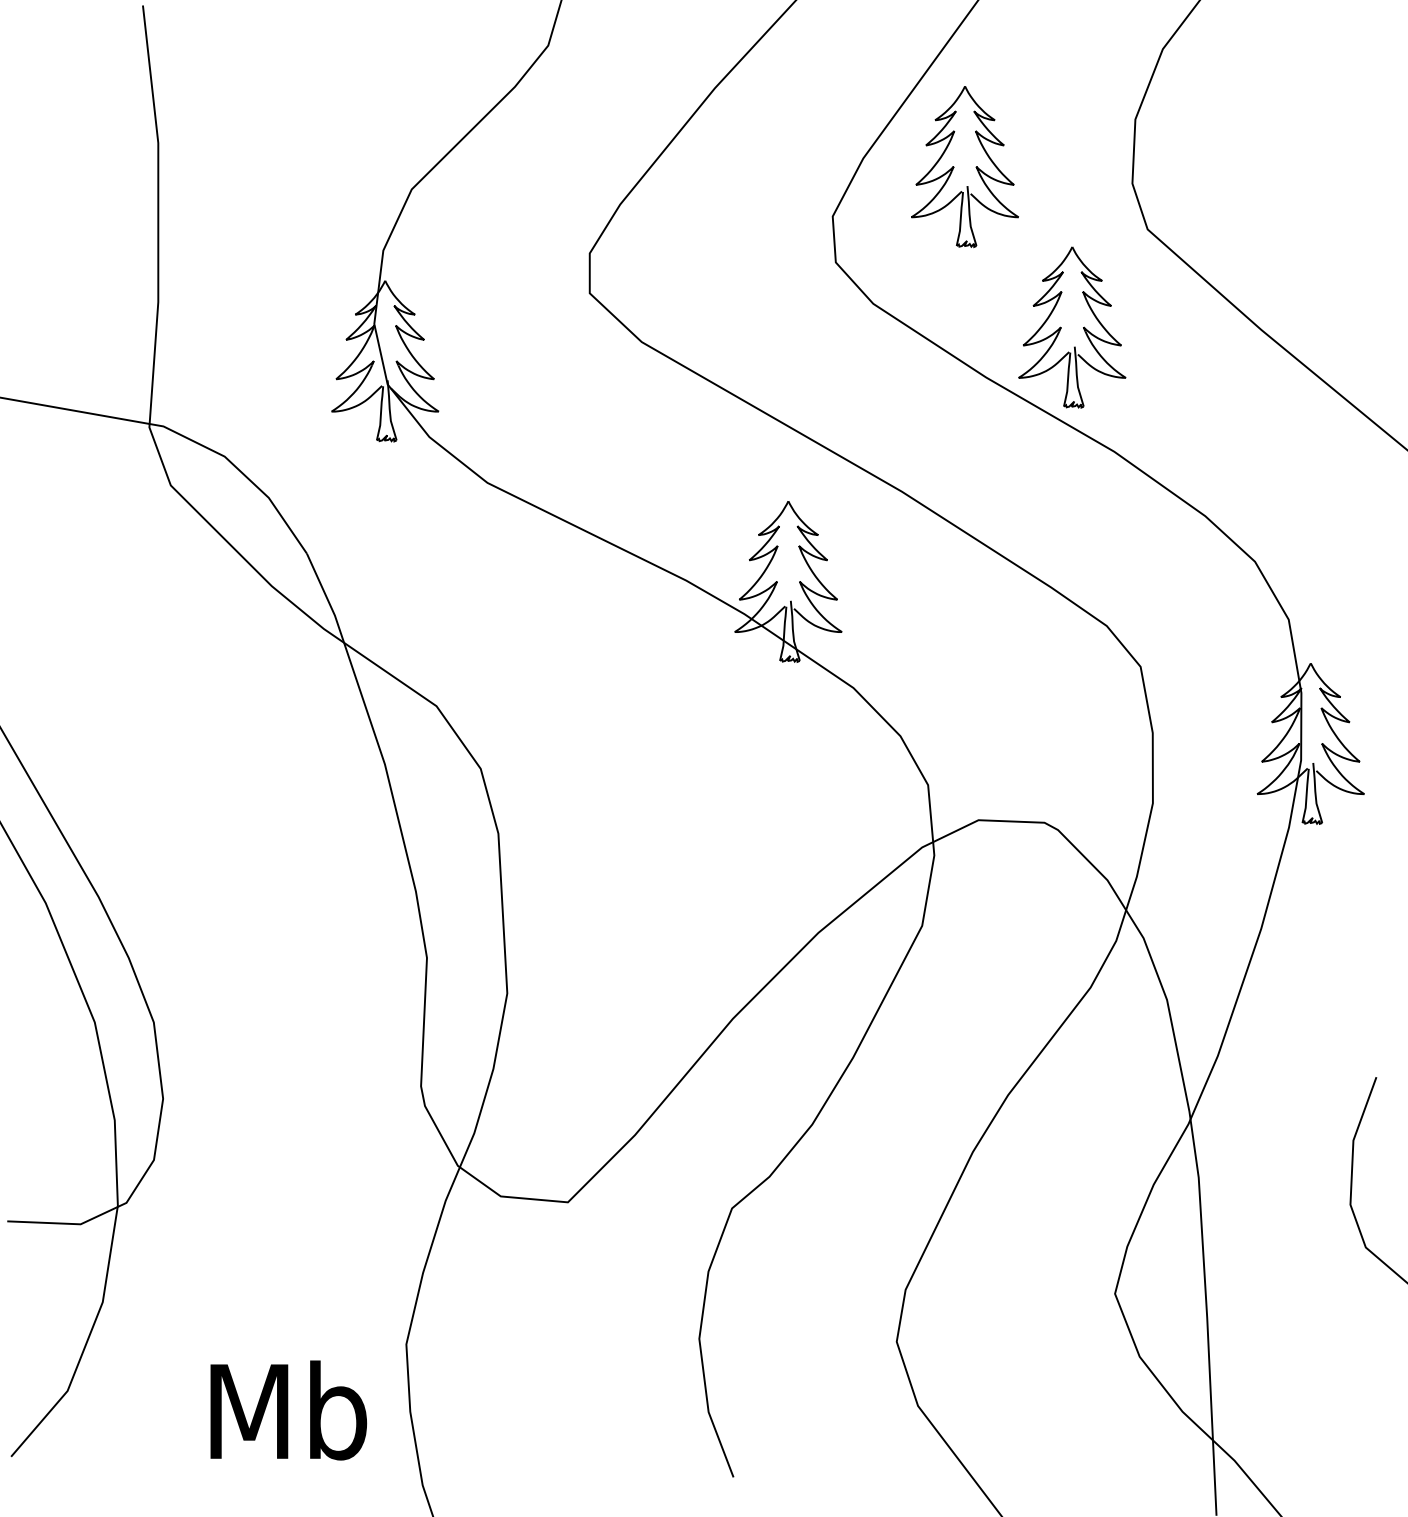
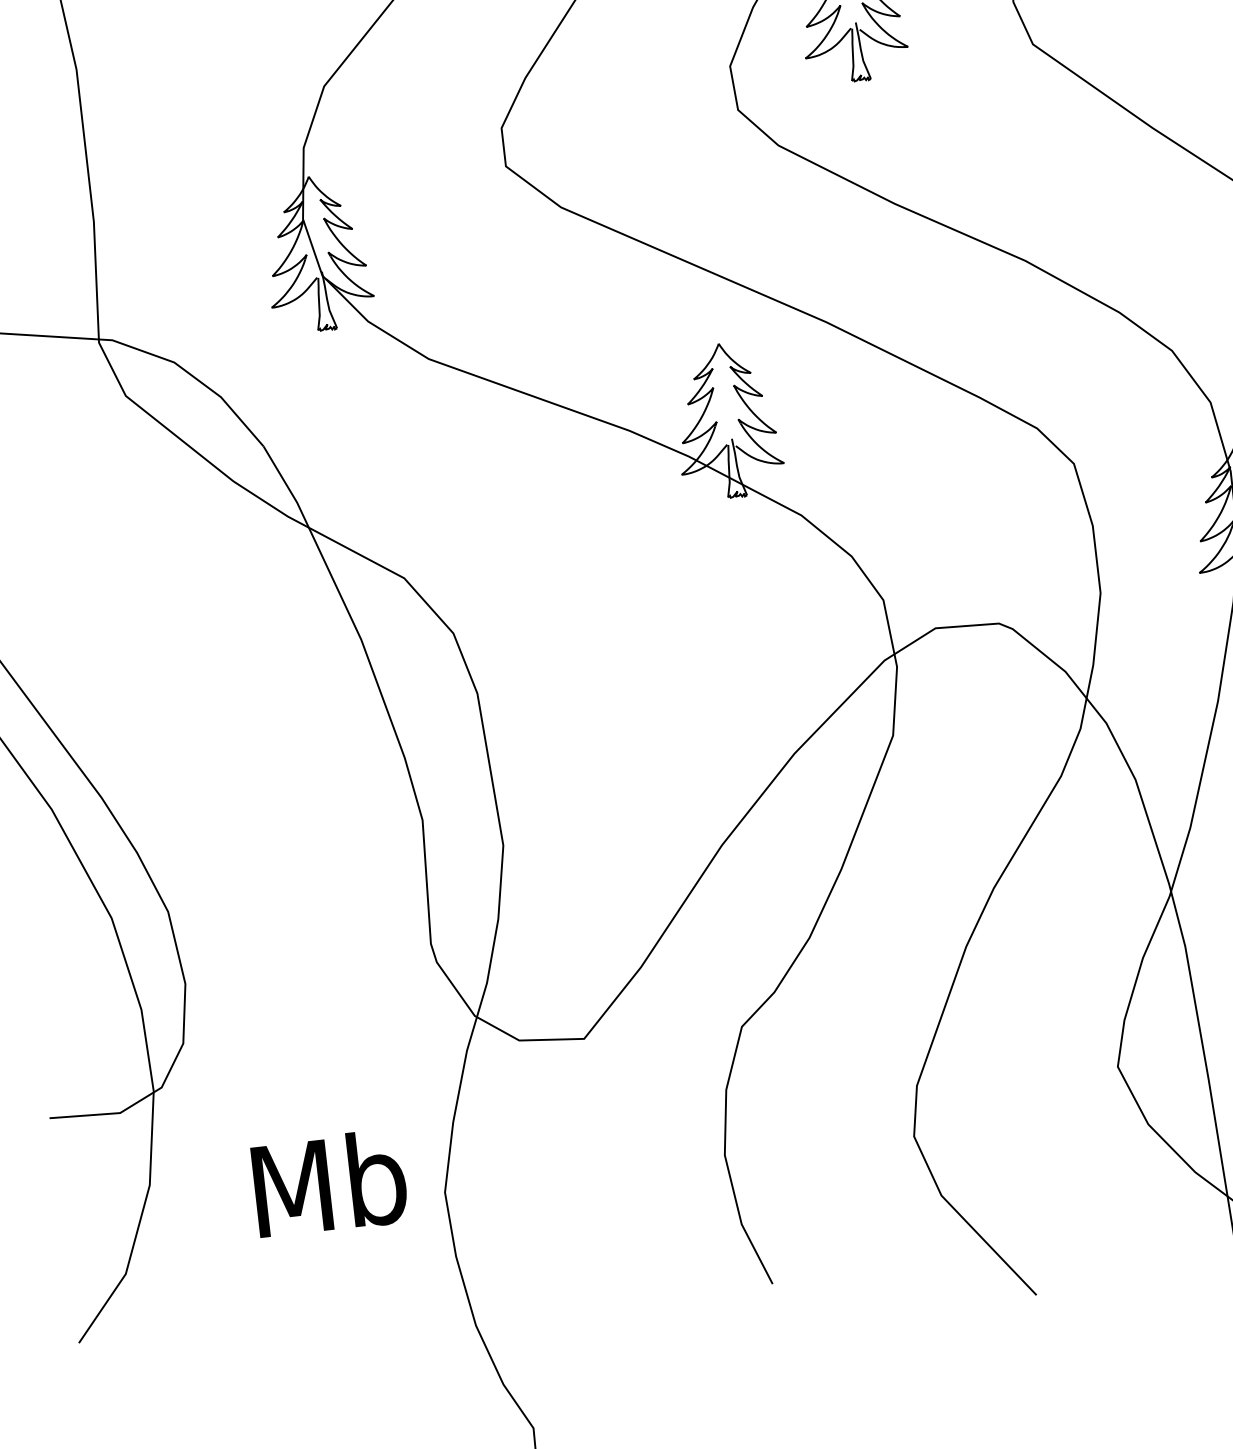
part: (1072, 327) -> (971, 146), removed
text: (288, 1410) -> (329, 1183), moved

